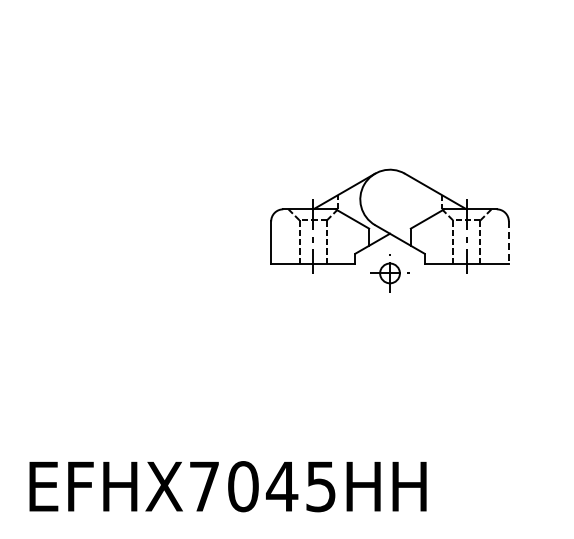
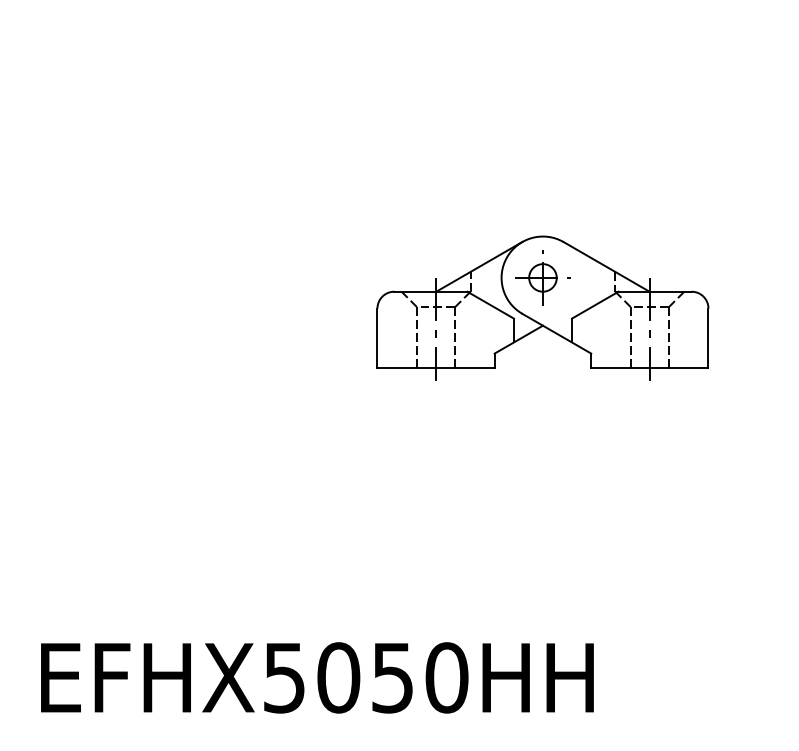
line: (508, 243) -> (707, 339), dashed -> solid
part: (389, 273) -> (542, 278), moved
text: (262, 486) -> (365, 677), EFHX7045HH -> EFHX5050HH

